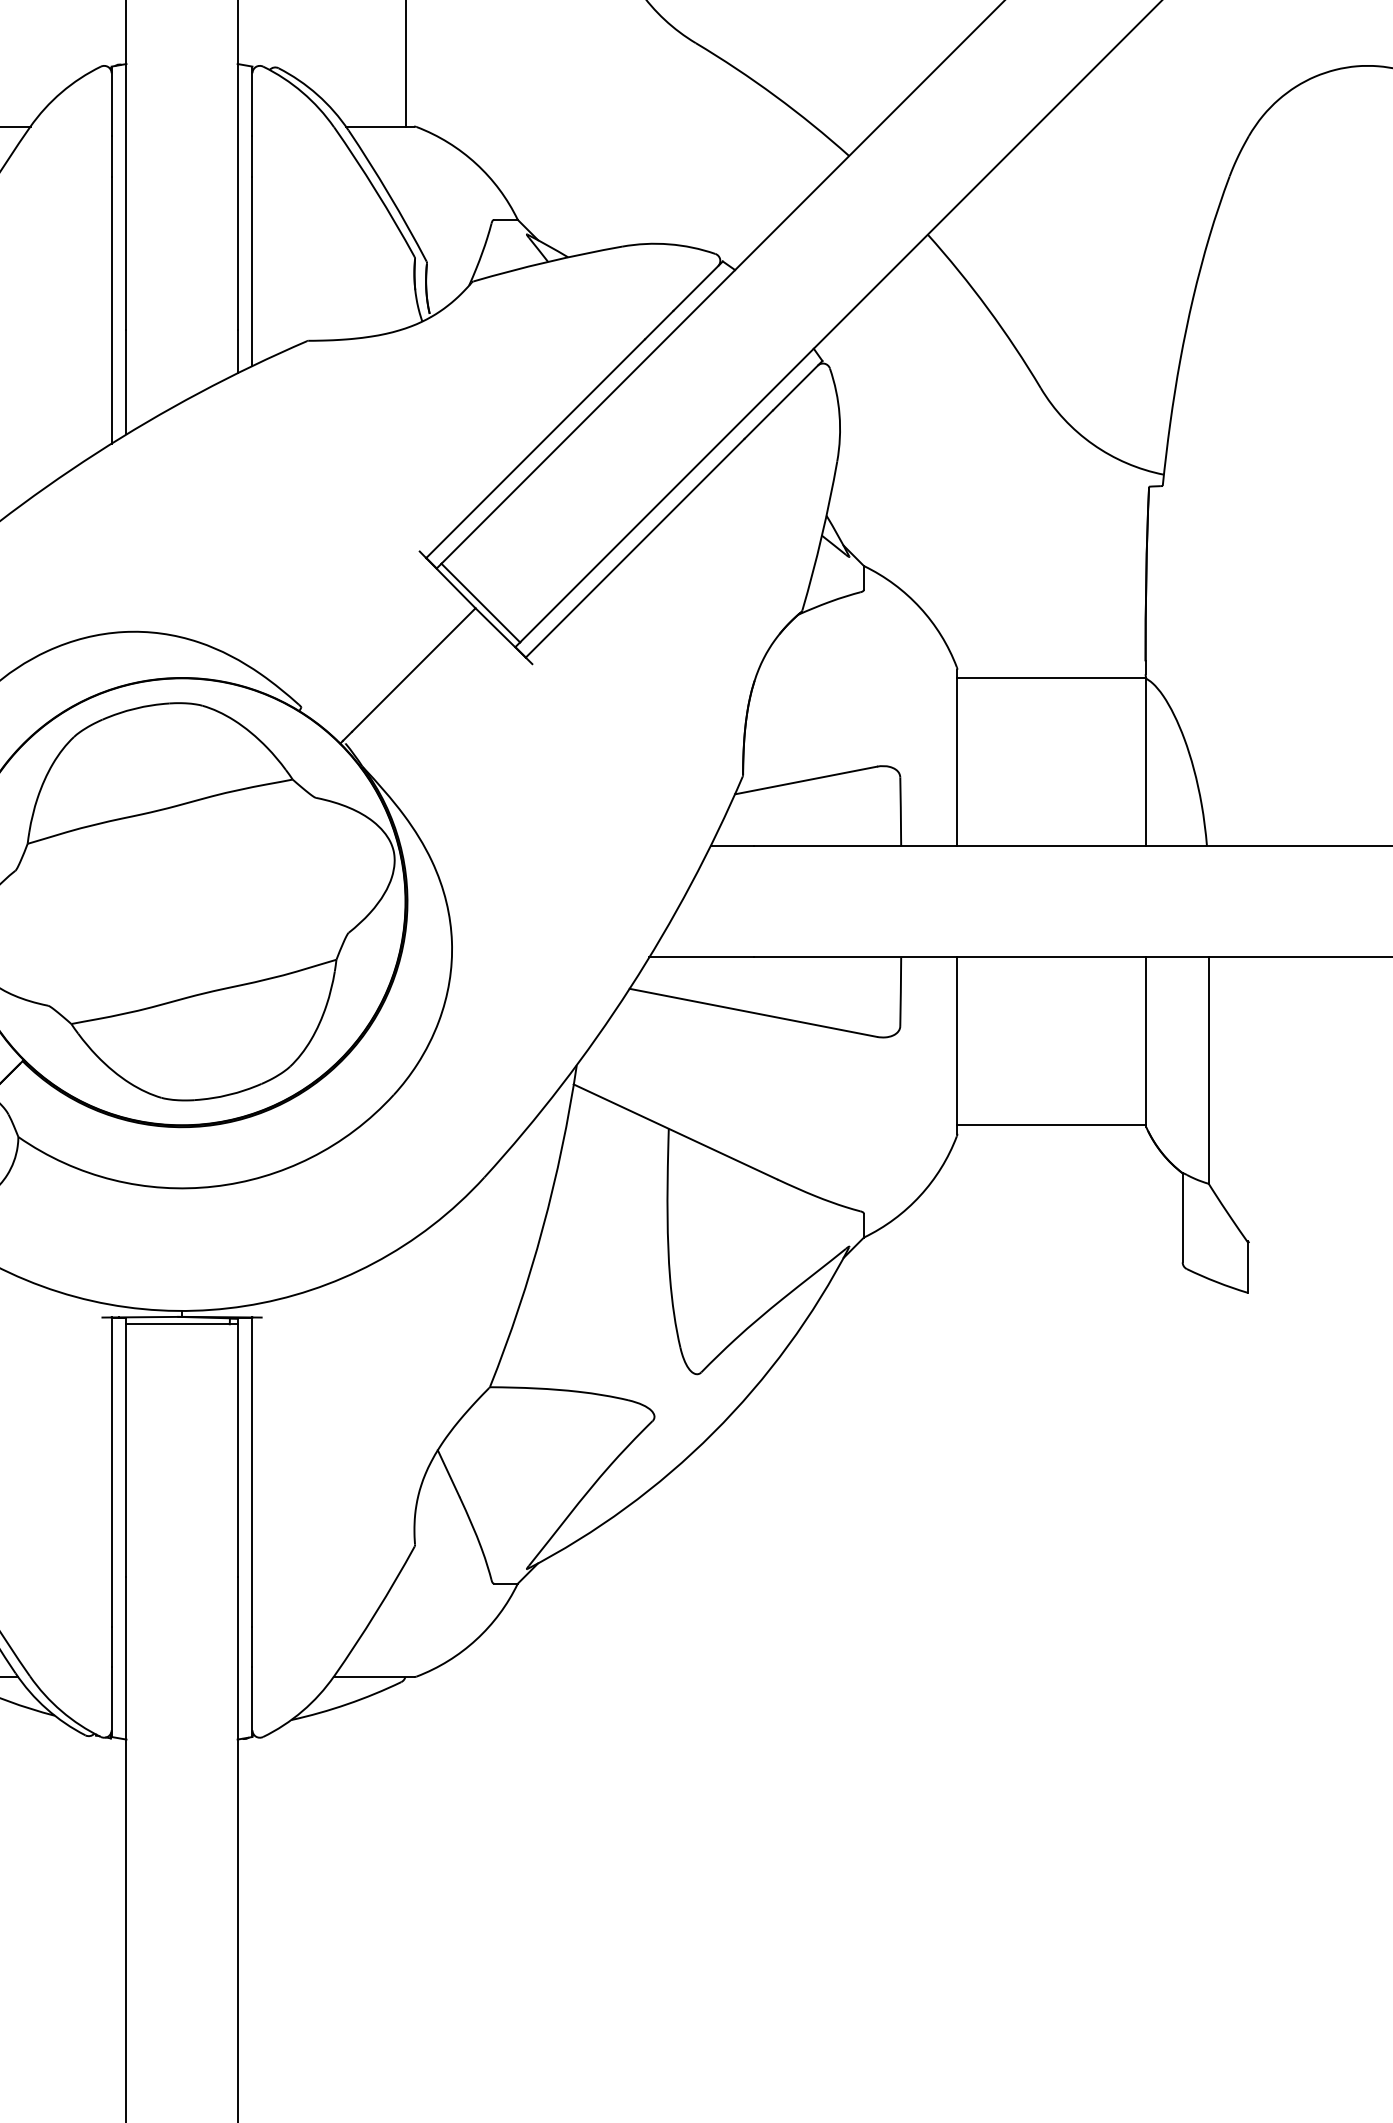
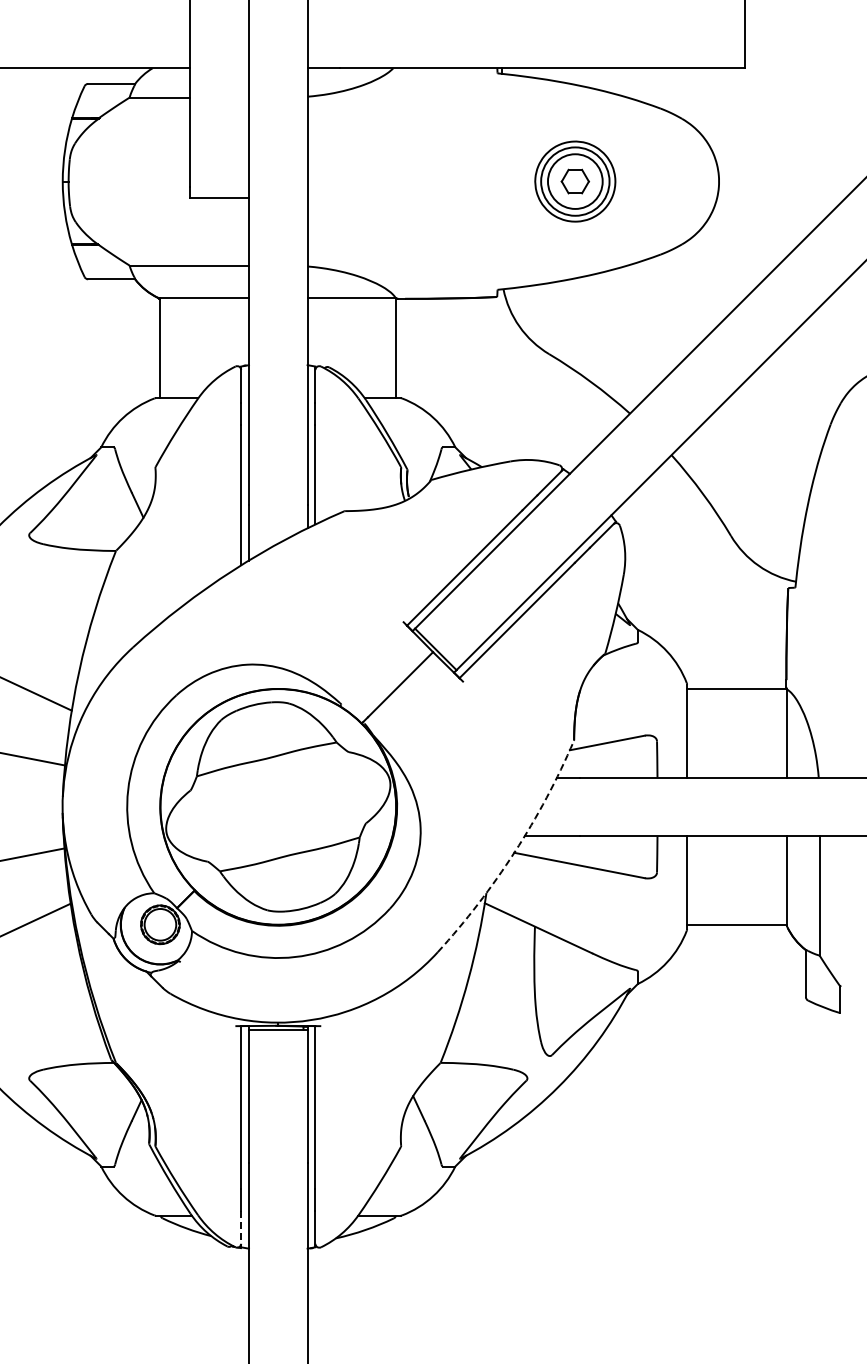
arc: (629, 988) -> (514, 852), solid -> dashed
line: (112, 1703) -> (241, 1229), solid -> dashed

